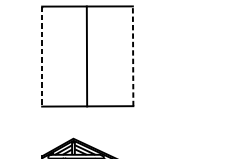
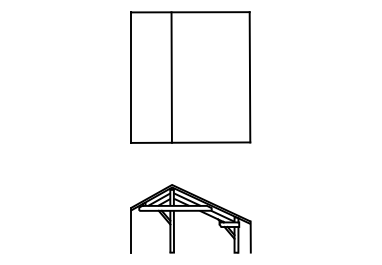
line: (132, 55) -> (249, 76), dashed -> solid
line: (86, 56) -> (171, 77), moved
line: (42, 57) -> (131, 78), dashed -> solid

